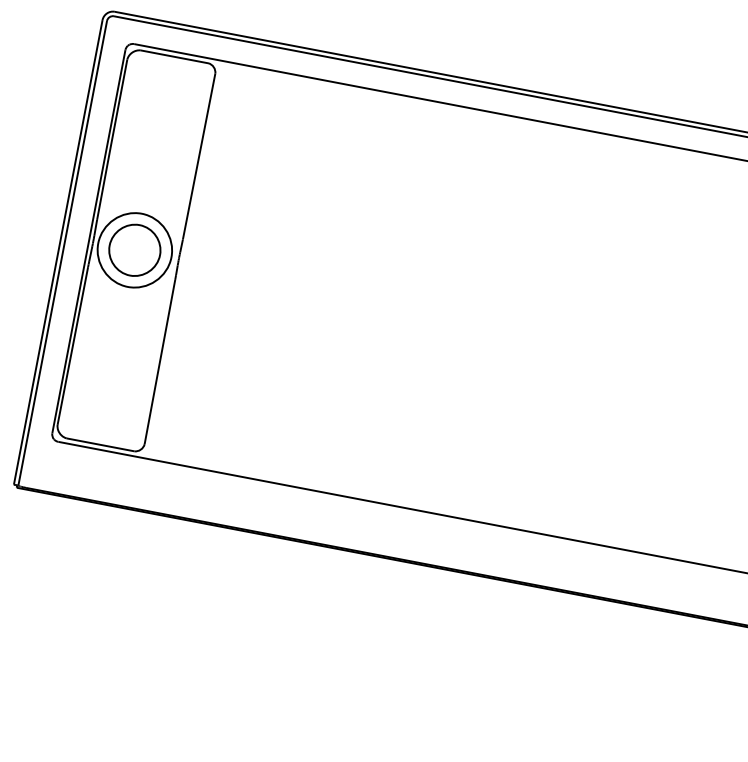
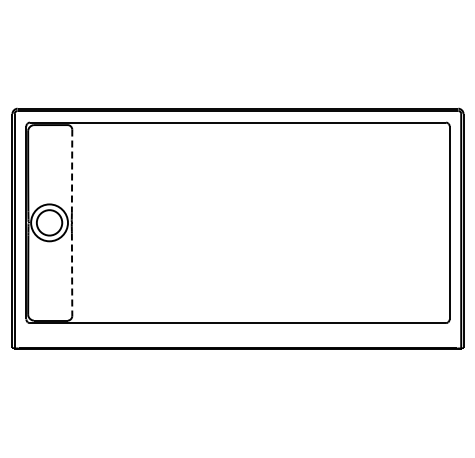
line: (199, 159) -> (72, 172), solid -> dashed
line: (160, 363) -> (72, 275), solid -> dashed

